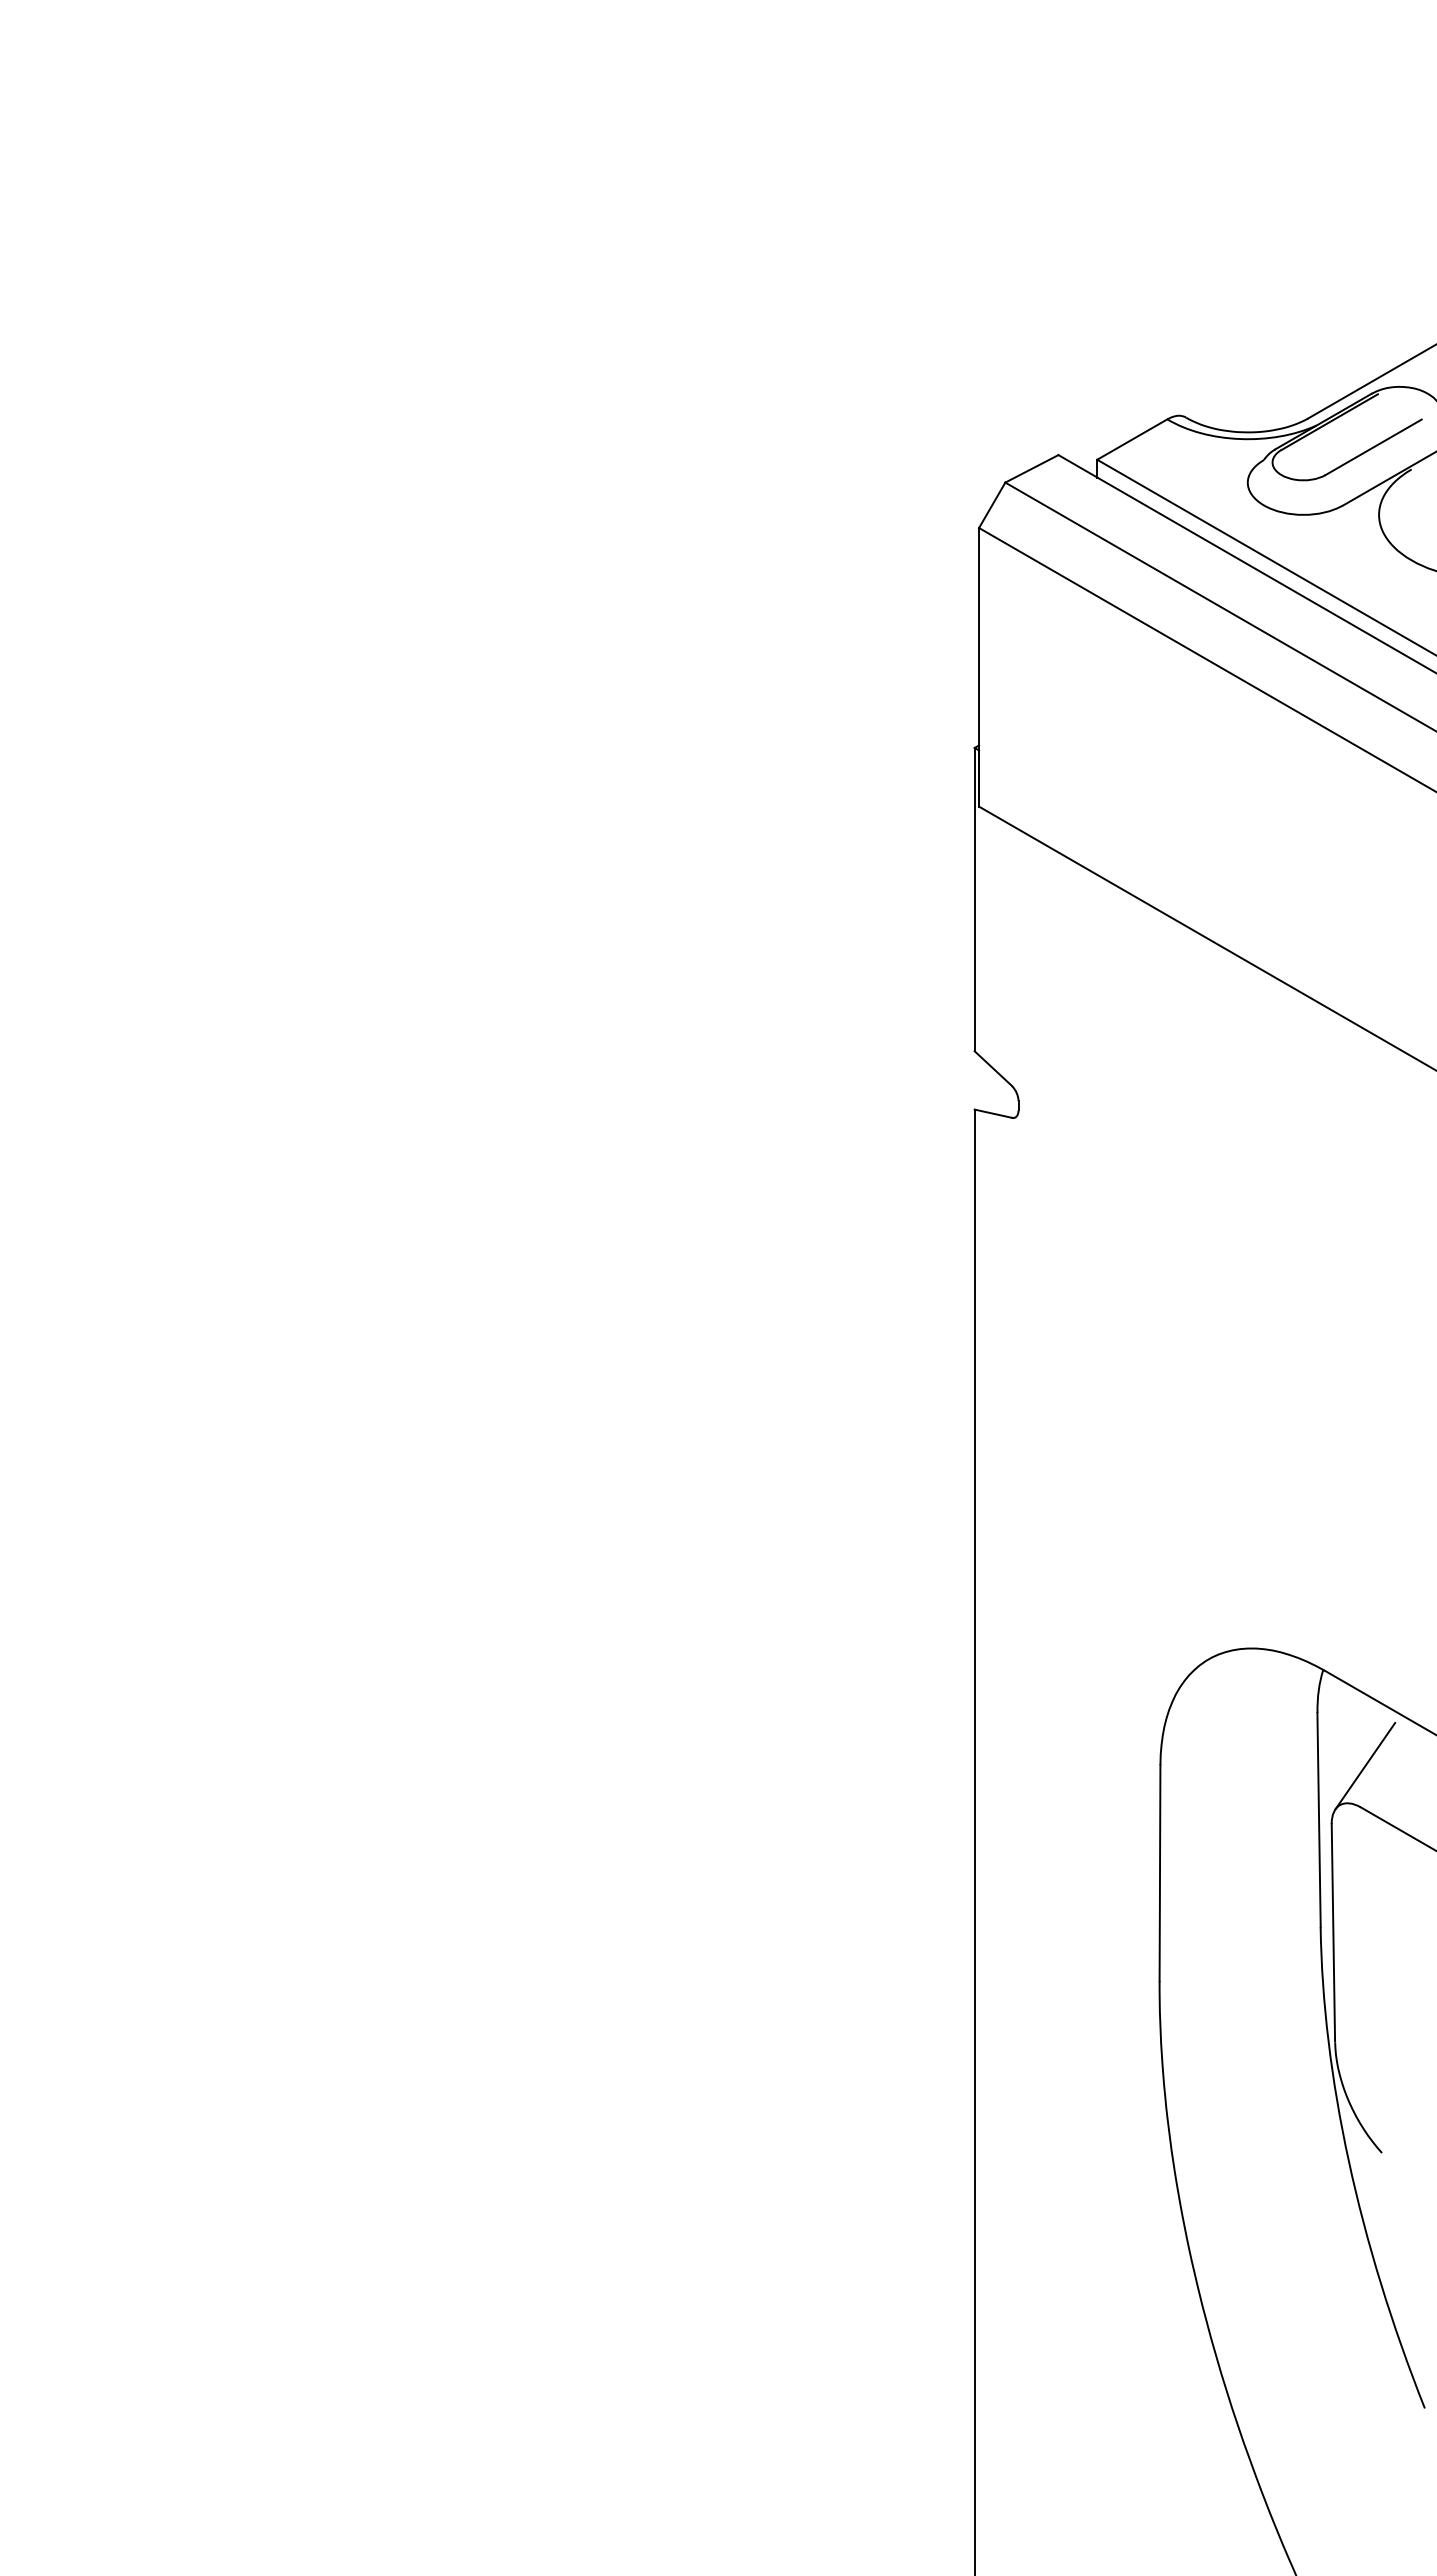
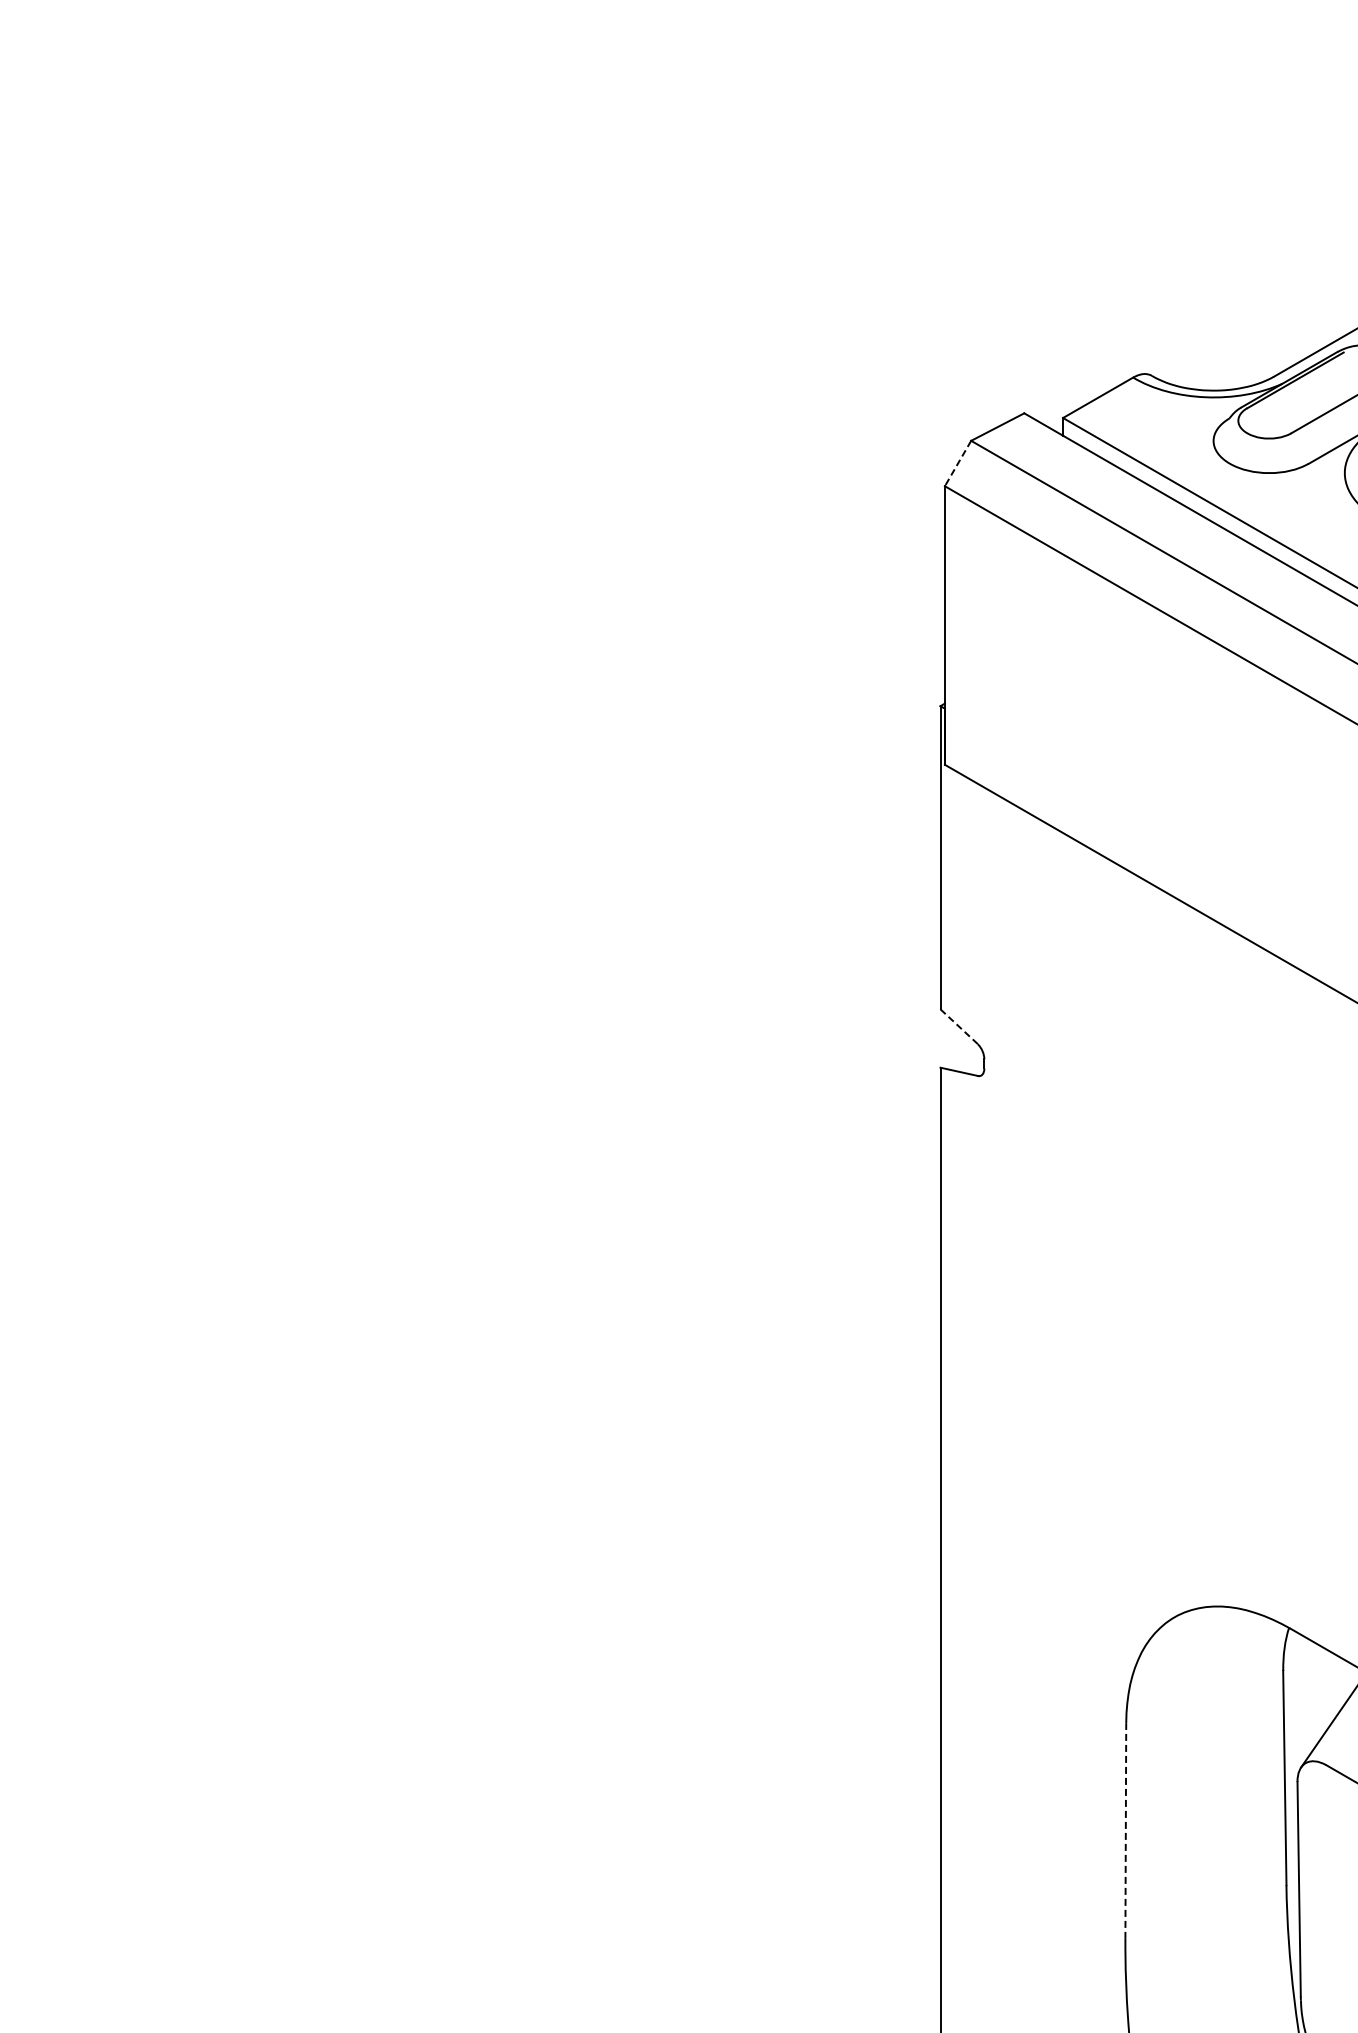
line: (991, 505) -> (957, 463), solid -> dashed
line: (993, 1068) -> (959, 1026), solid -> dashed
line: (1160, 1873) -> (1126, 1831), solid -> dashed

